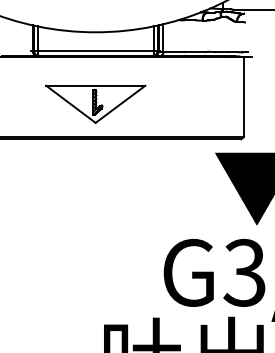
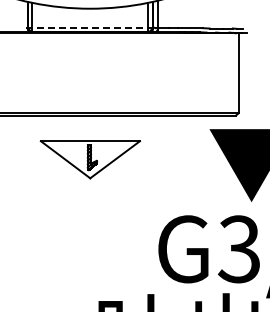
line: (95, 51) -> (90, 27), solid -> dashed
part: (95, 104) -> (90, 159), moved

